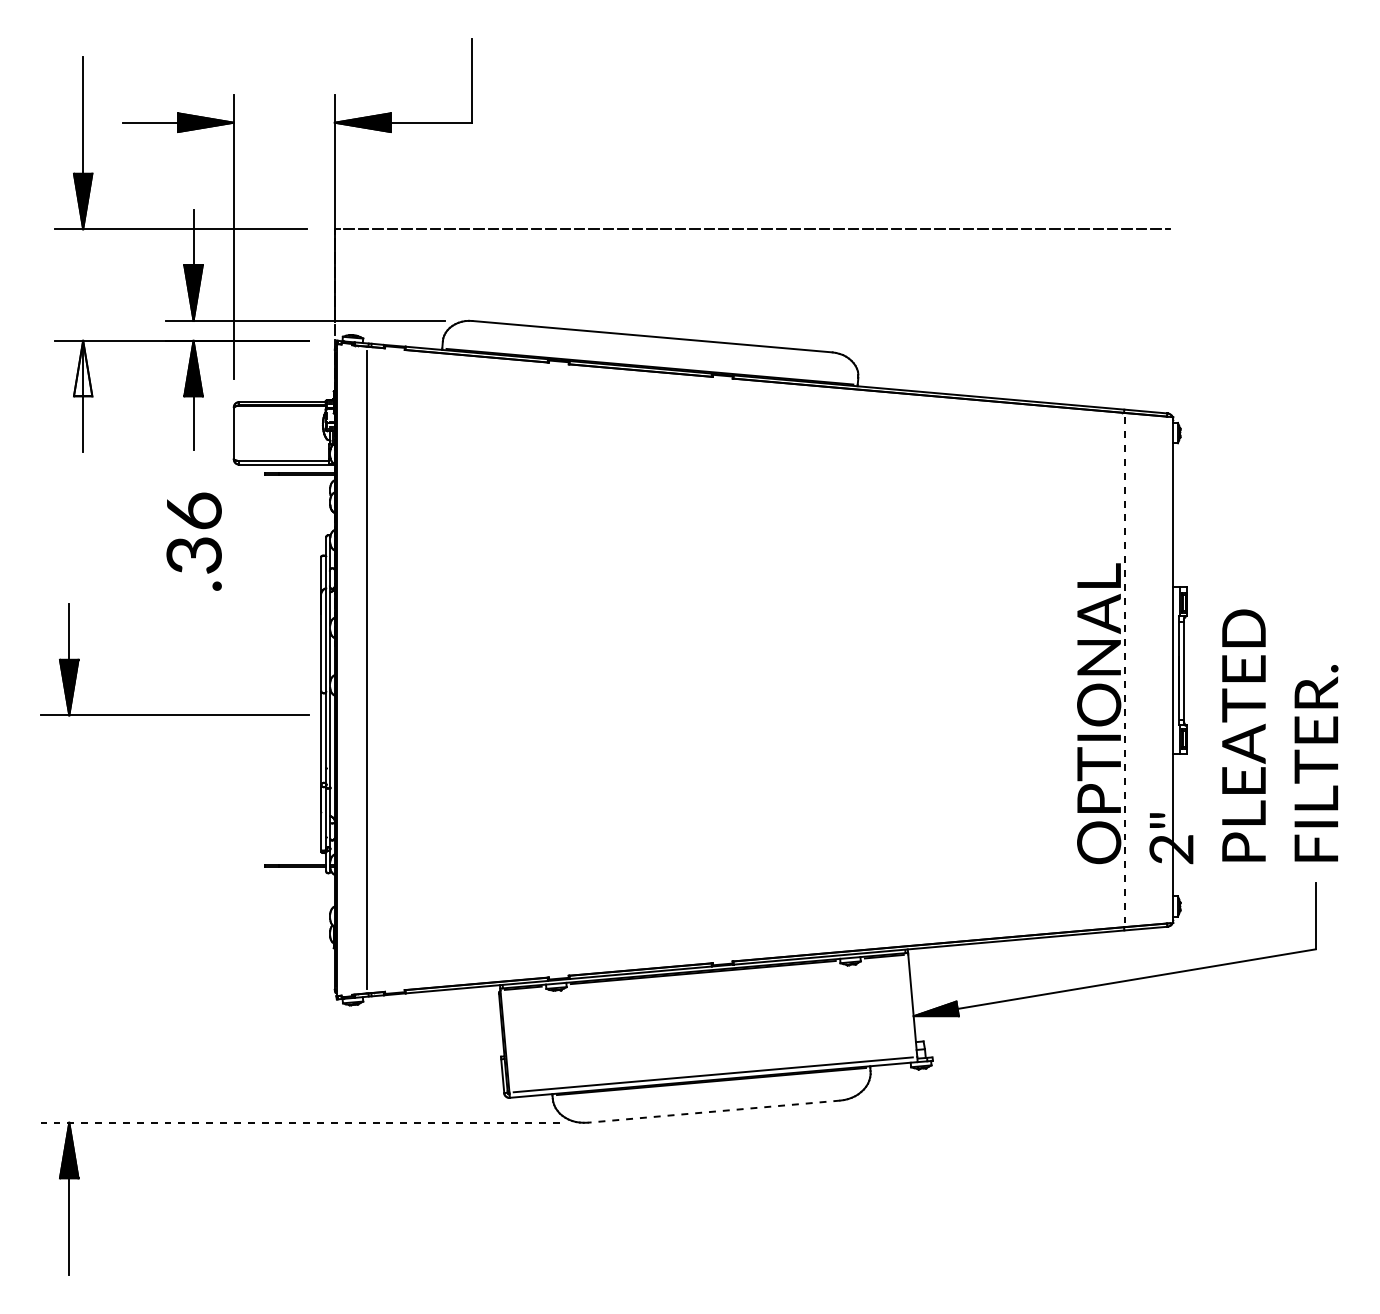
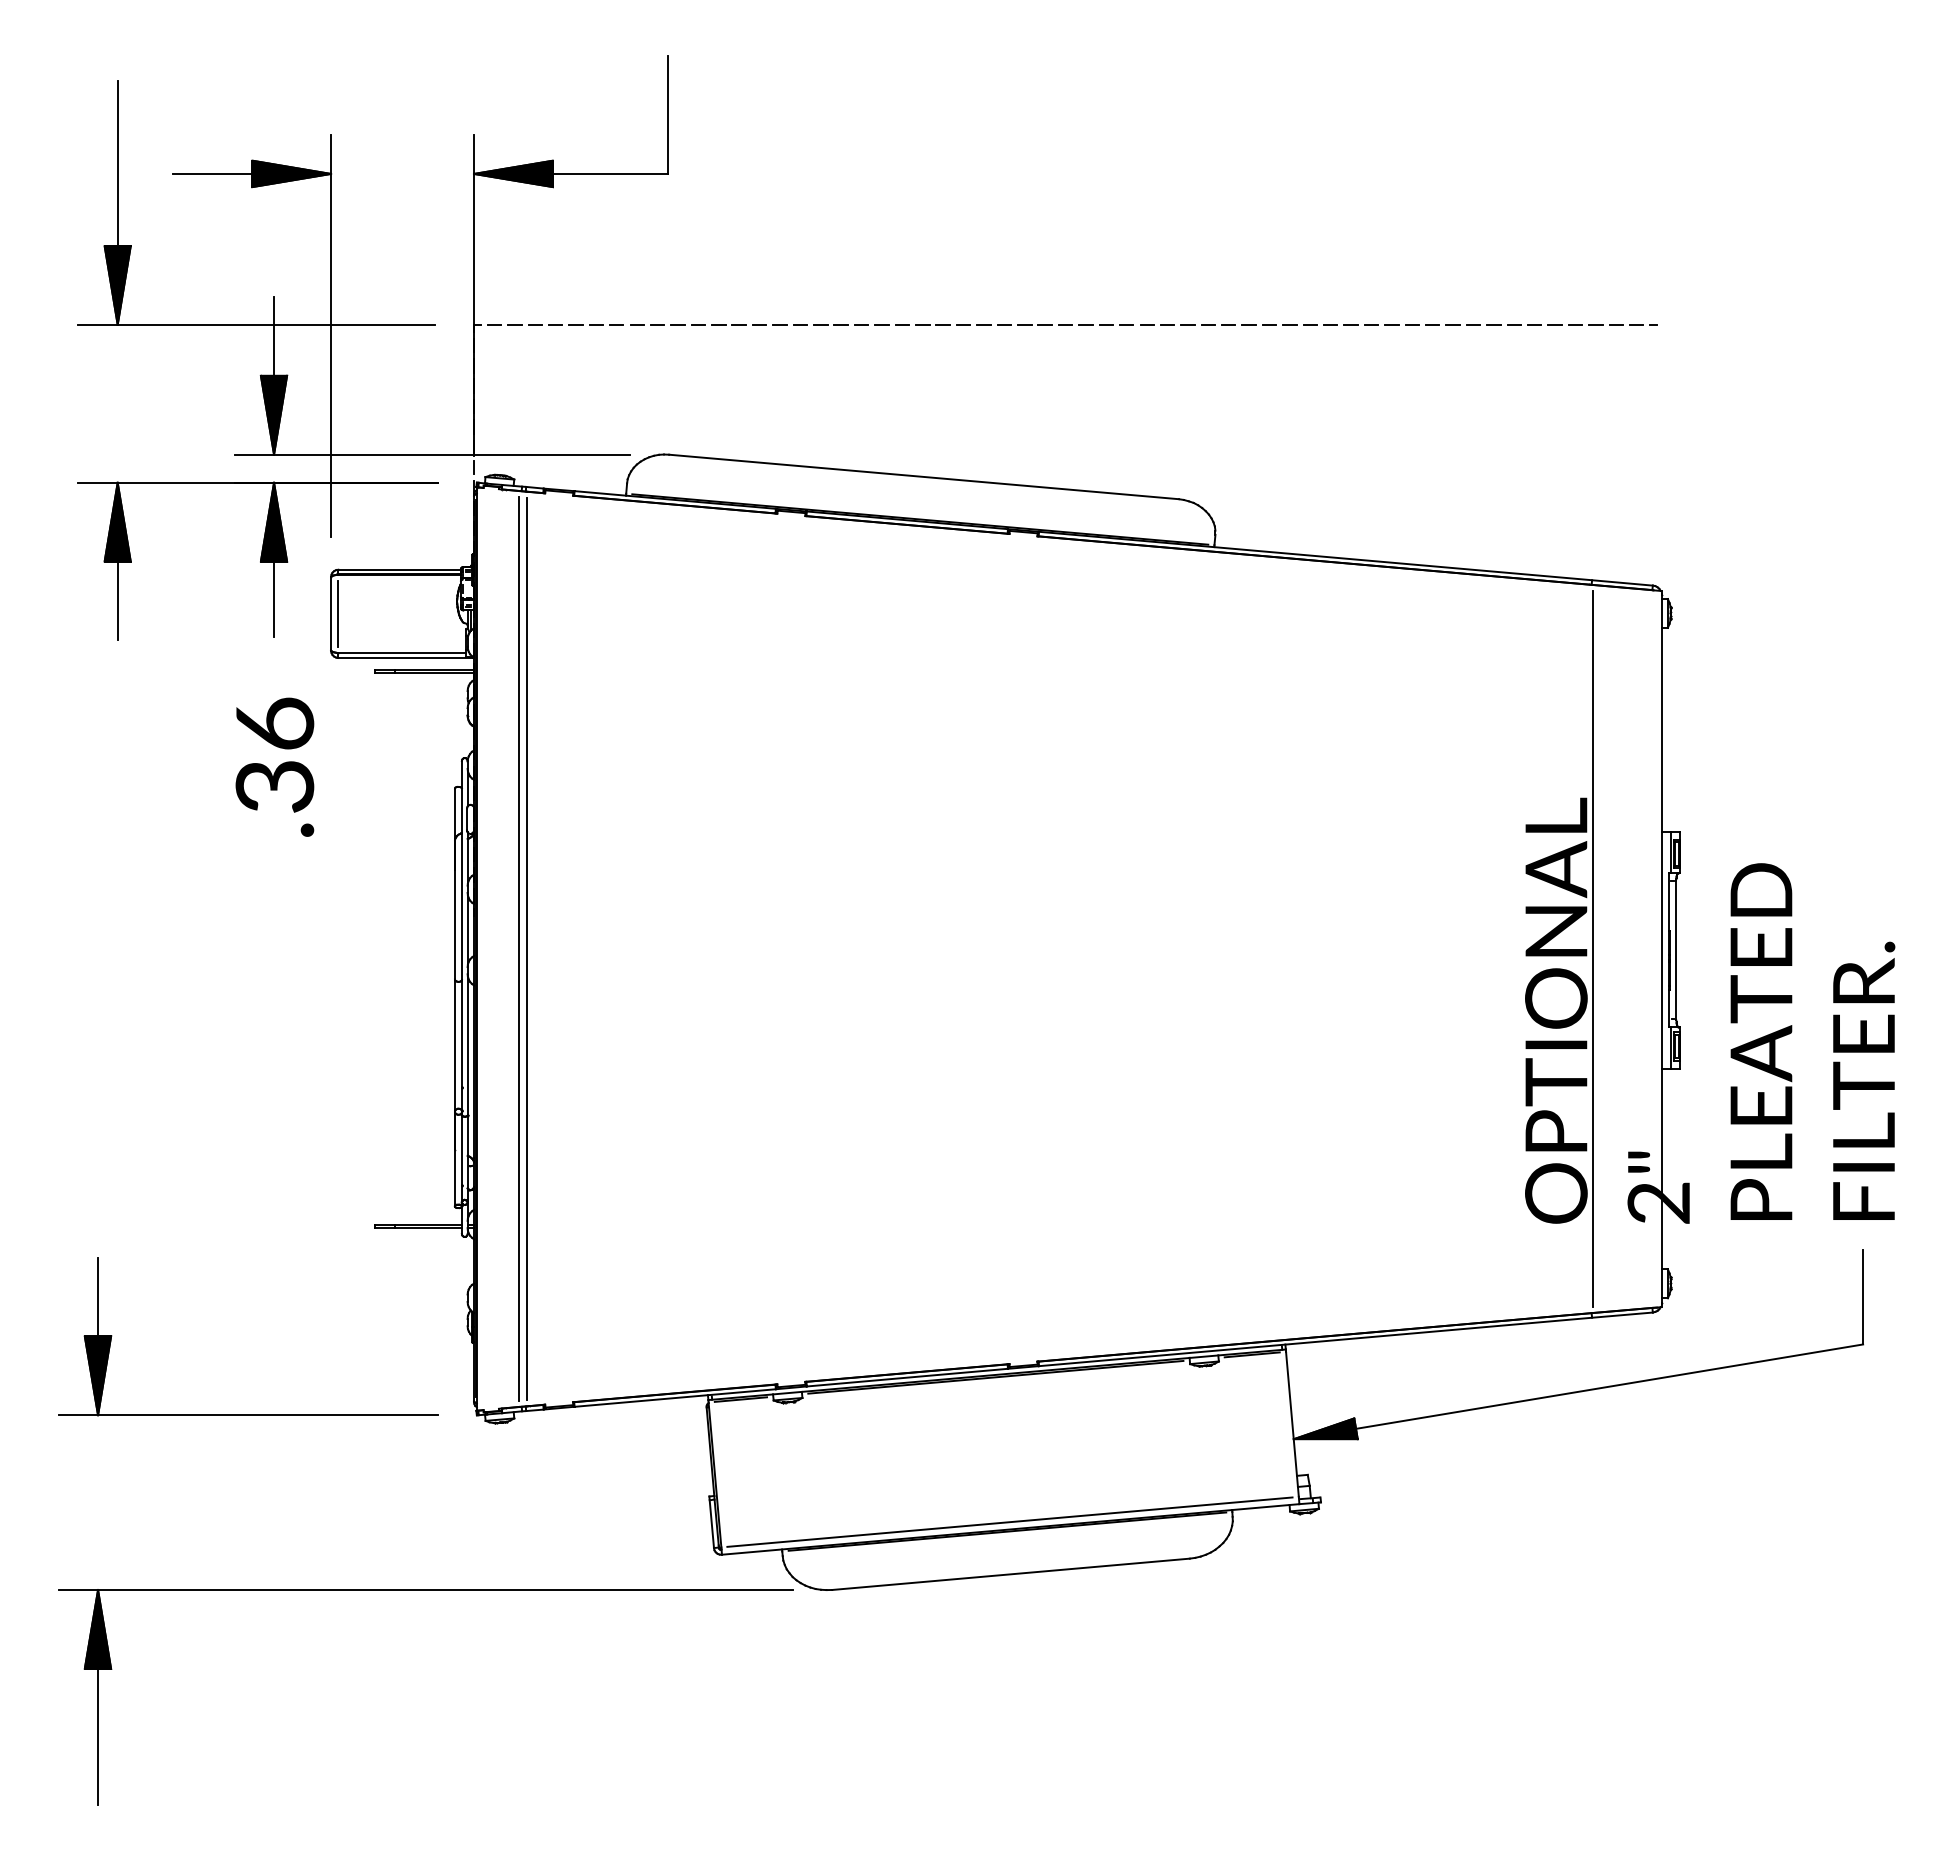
fill: (83, 368) -> (117, 521), added
line: (239, 433) -> (338, 613), added
line: (372, 670) -> (527, 949), added
line: (1124, 670) -> (1592, 949), dashed -> solid
part: (175, 714) -> (248, 1414), moved
line: (713, 1111) -> (1010, 1574), dashed -> solid
line: (300, 1122) -> (425, 1589), dashed -> solid

